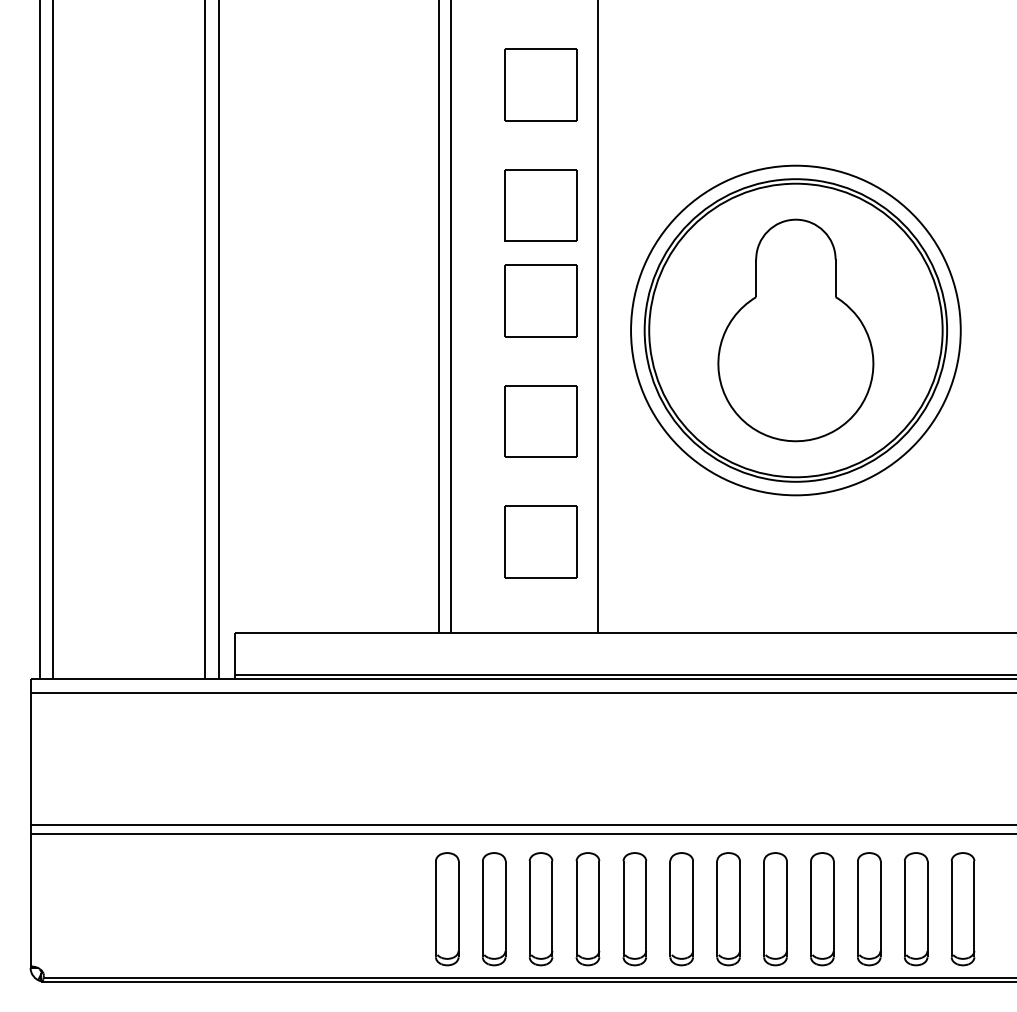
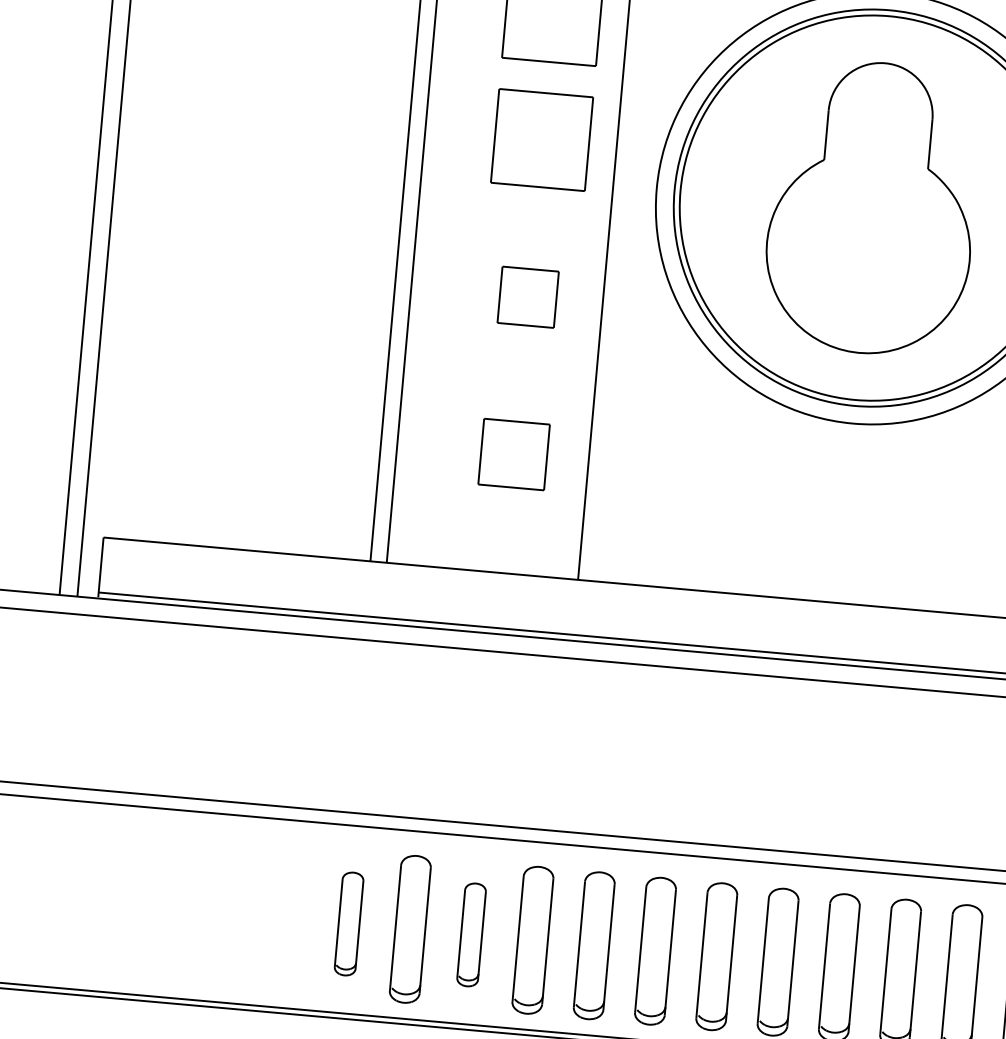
part: (540, 421) -> (527, 297), size x0.6
part: (540, 541) -> (513, 454), size x0.7
part: (447, 909) -> (349, 924), size x0.7
part: (540, 909) -> (470, 935), size x0.7

